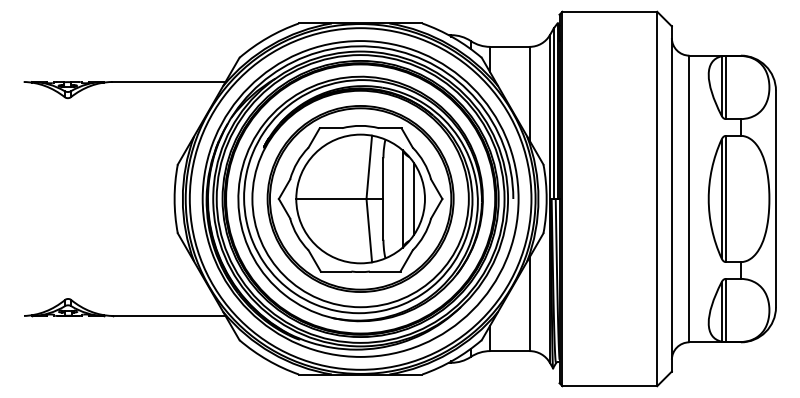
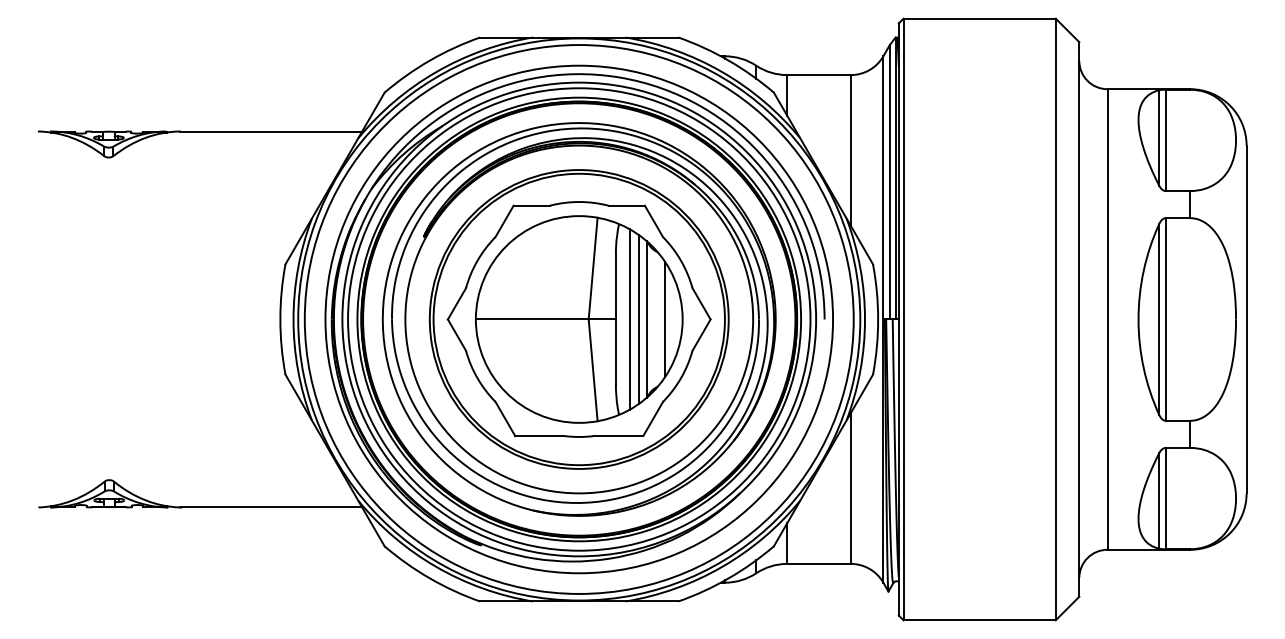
line: (392, 198) -> (630, 318), added
line: (397, 198) -> (638, 318), added

